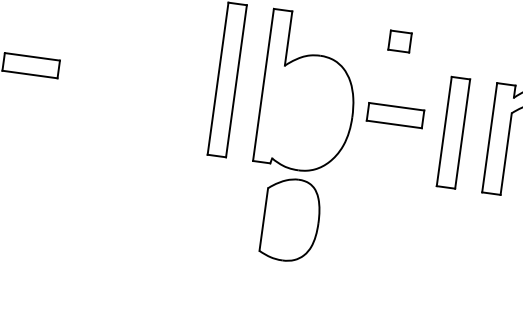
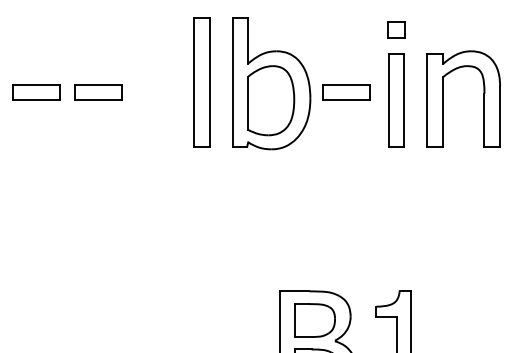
part: (400, 40) -> (396, 29), moved
part: (103, 75) -> (98, 92), added
part: (291, 219) -> (271, 100), moved

